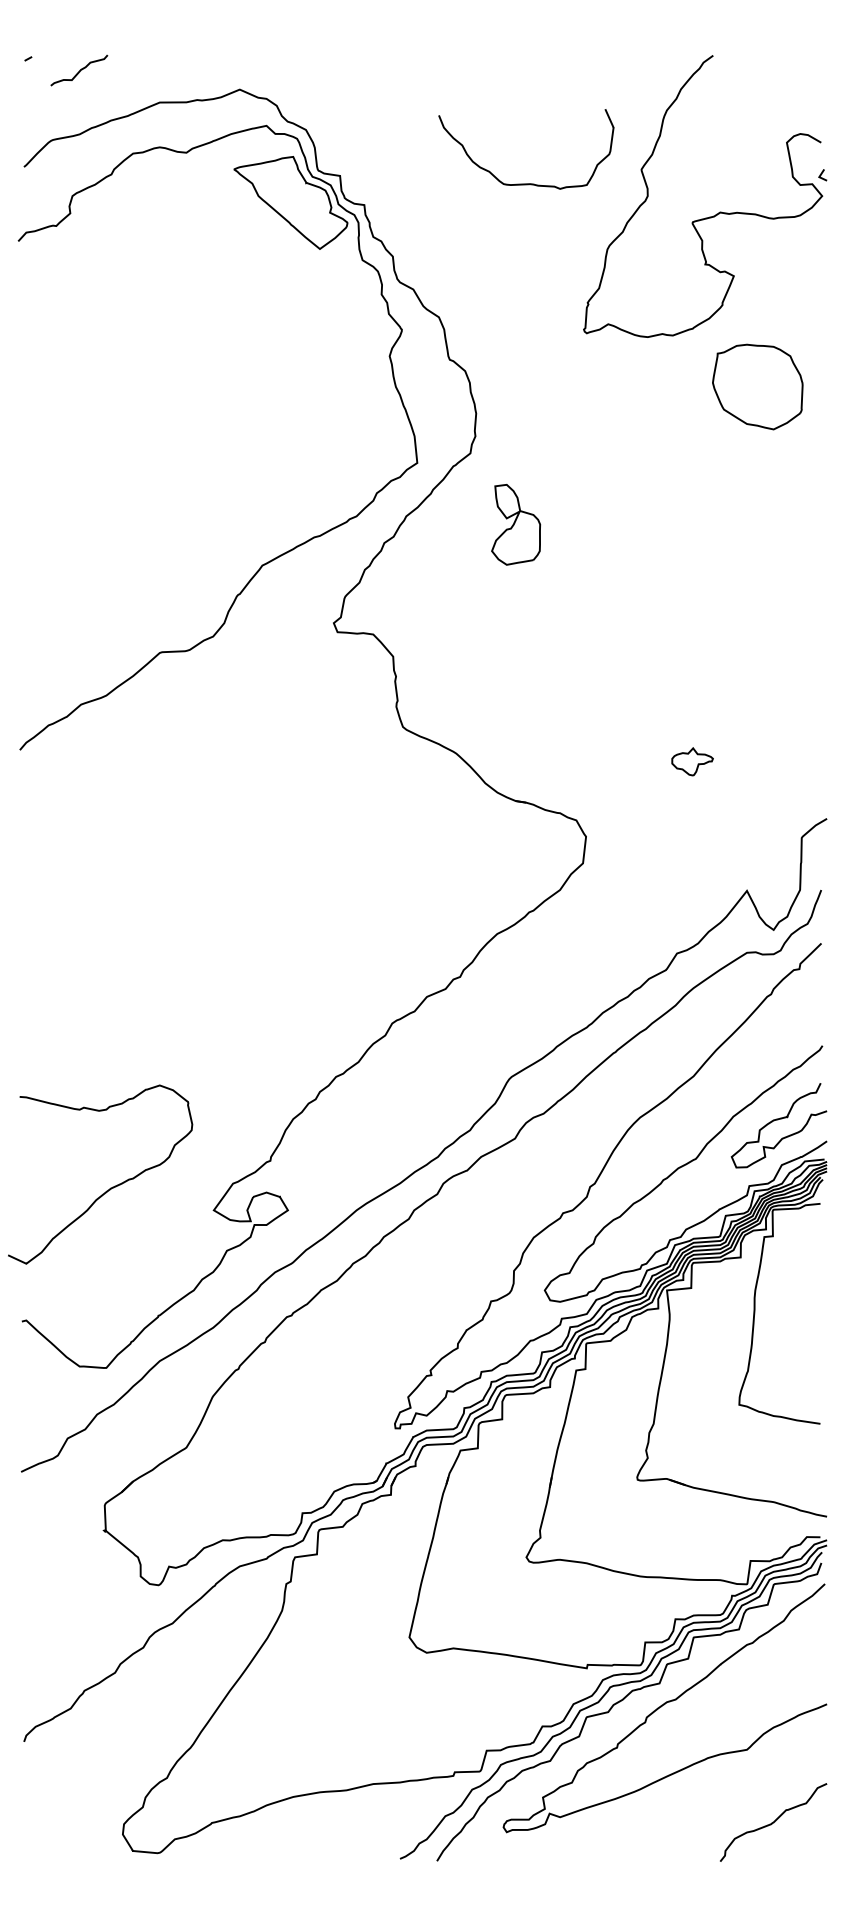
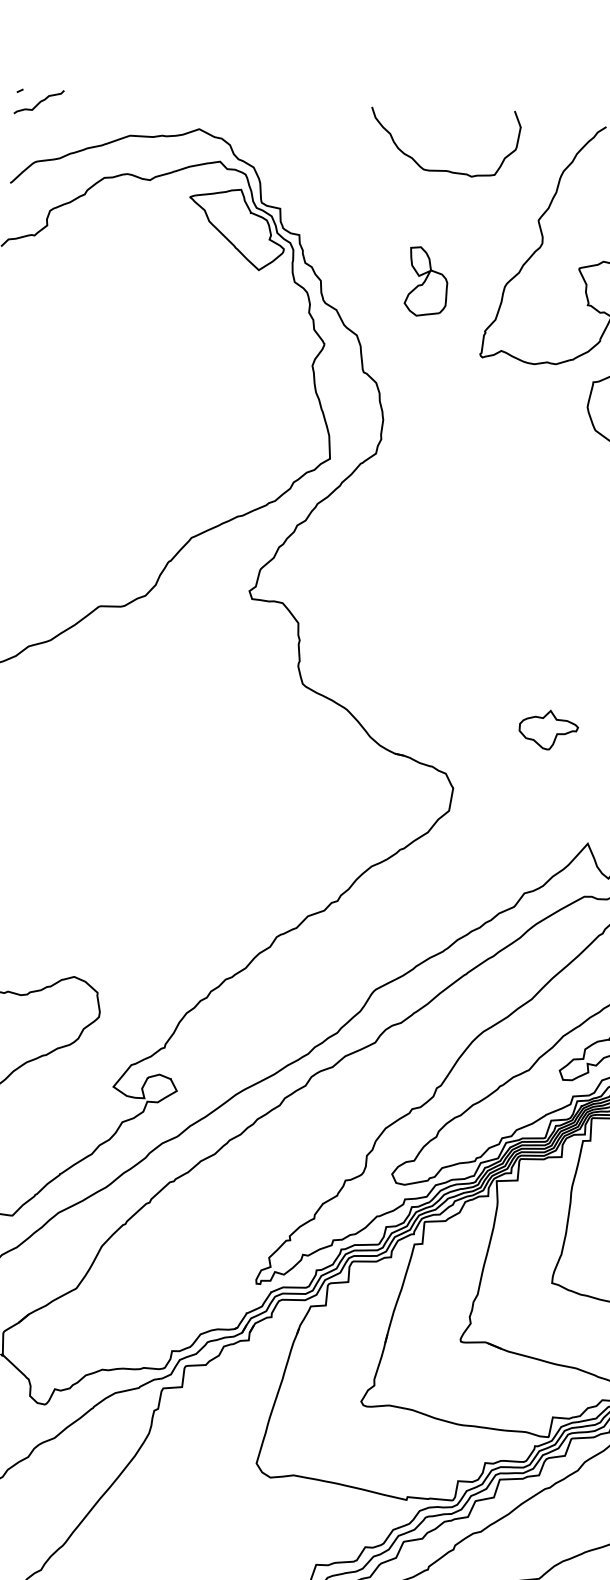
curve: (79, 70) -> (39, 102), moved
curve: (526, 183) -> (443, 170), moved
part: (516, 524) -> (427, 281), moved
part: (692, 761) -> (548, 729), size x1.67

